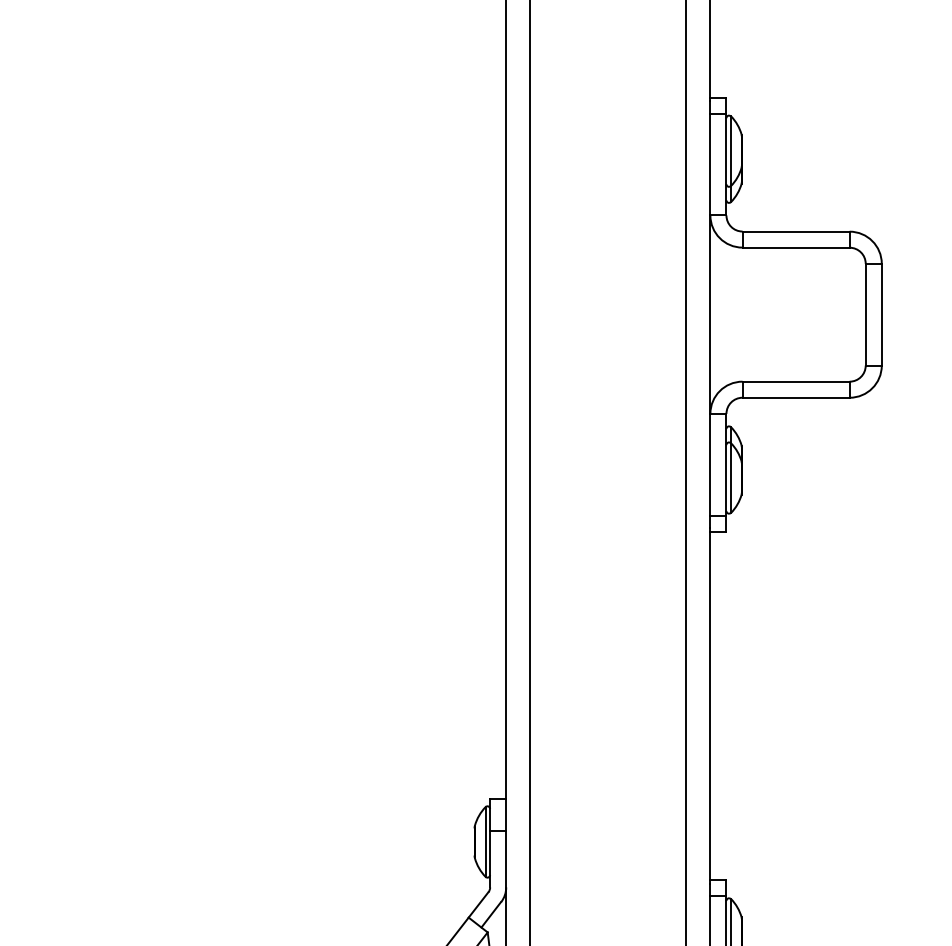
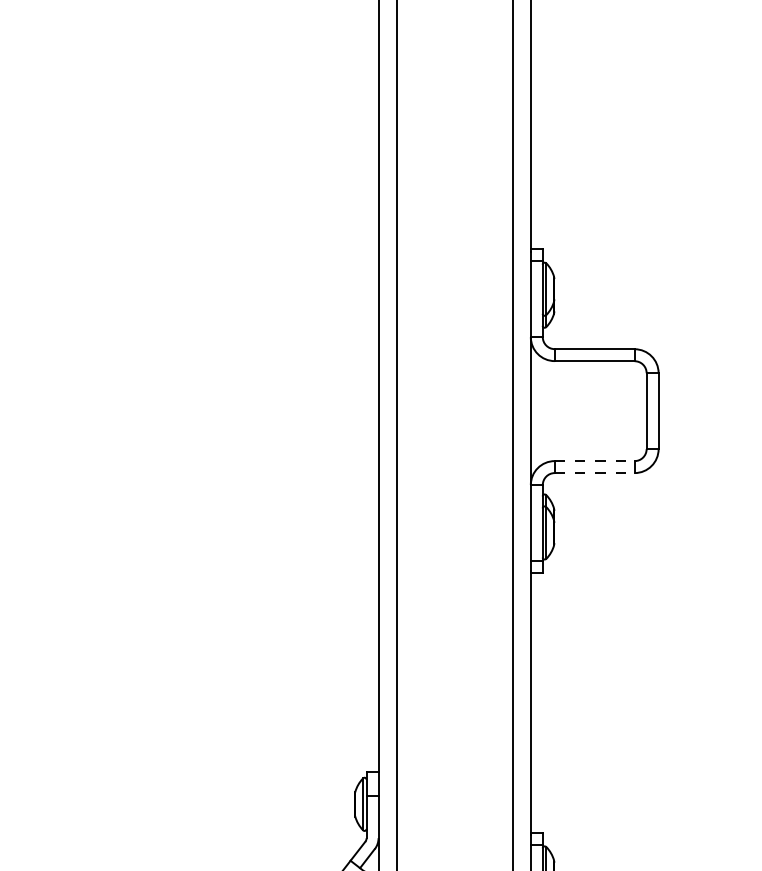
line: (795, 382) -> (594, 461), solid -> dashed
line: (795, 398) -> (594, 473), solid -> dashed

